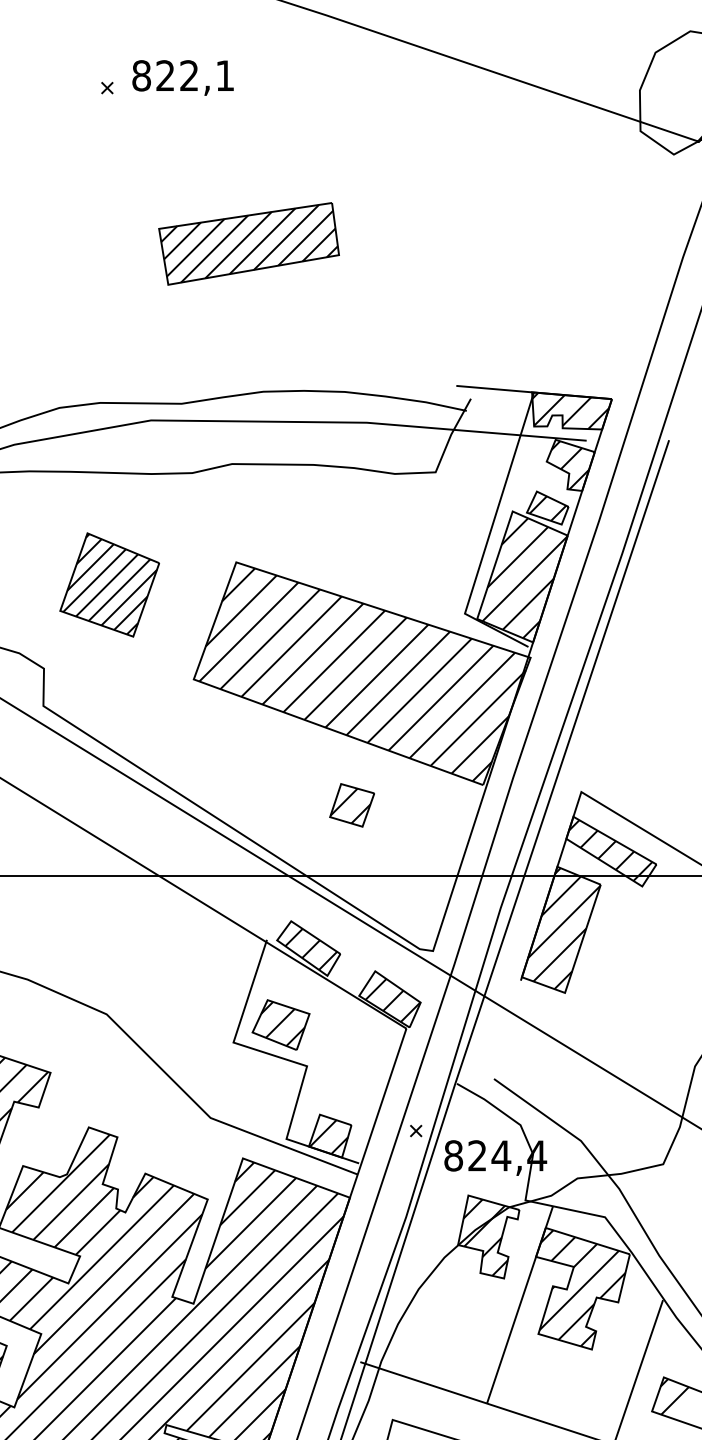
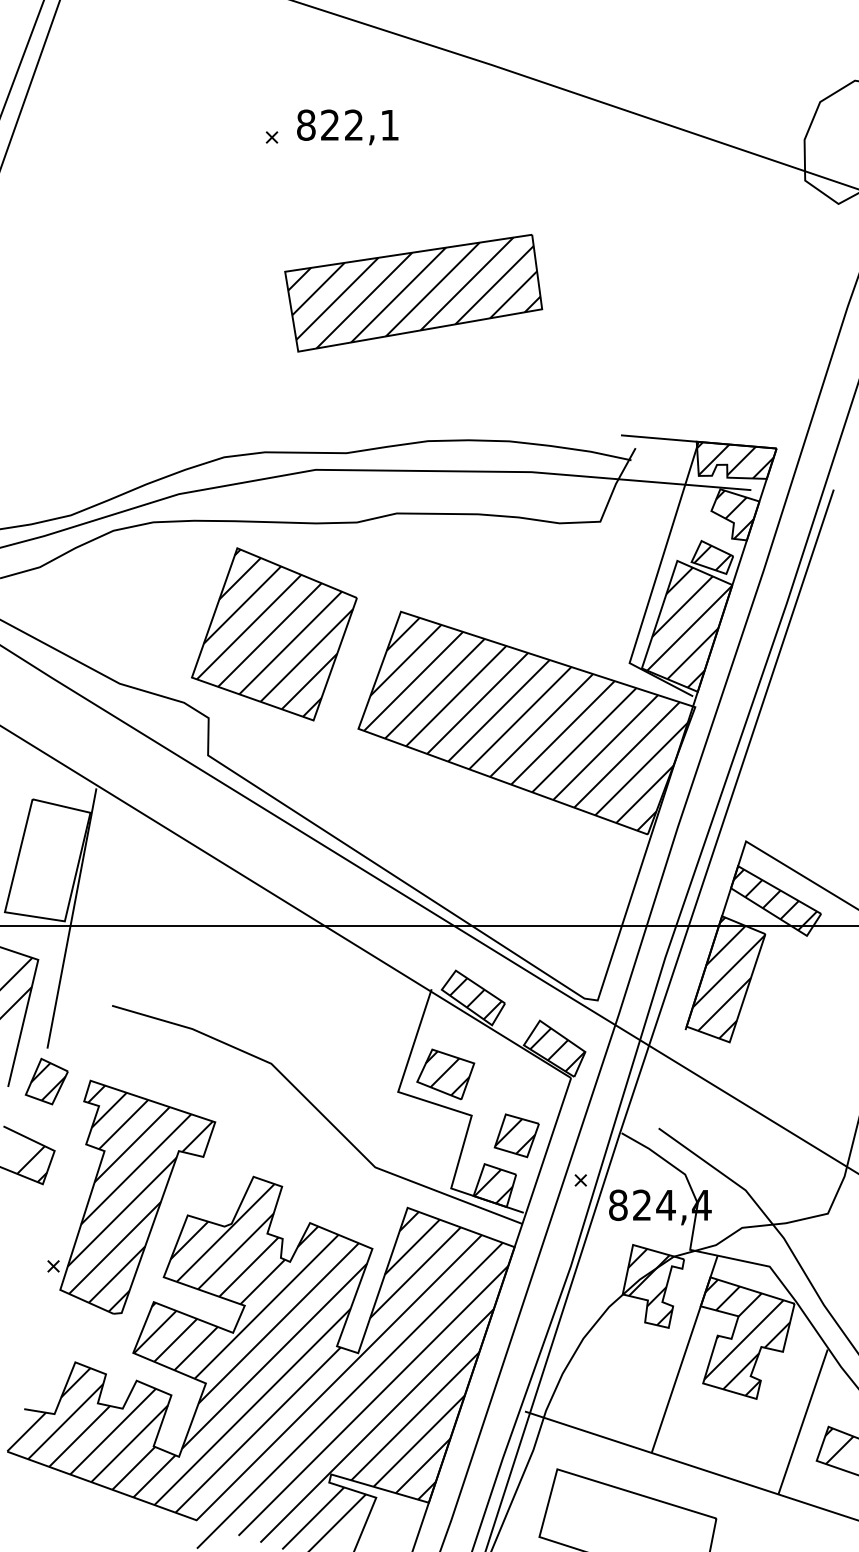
part: (248, 244) -> (413, 293), size x1.43
part: (109, 585) -> (274, 634), size x1.67
part: (351, 805) -> (516, 1135), moved

